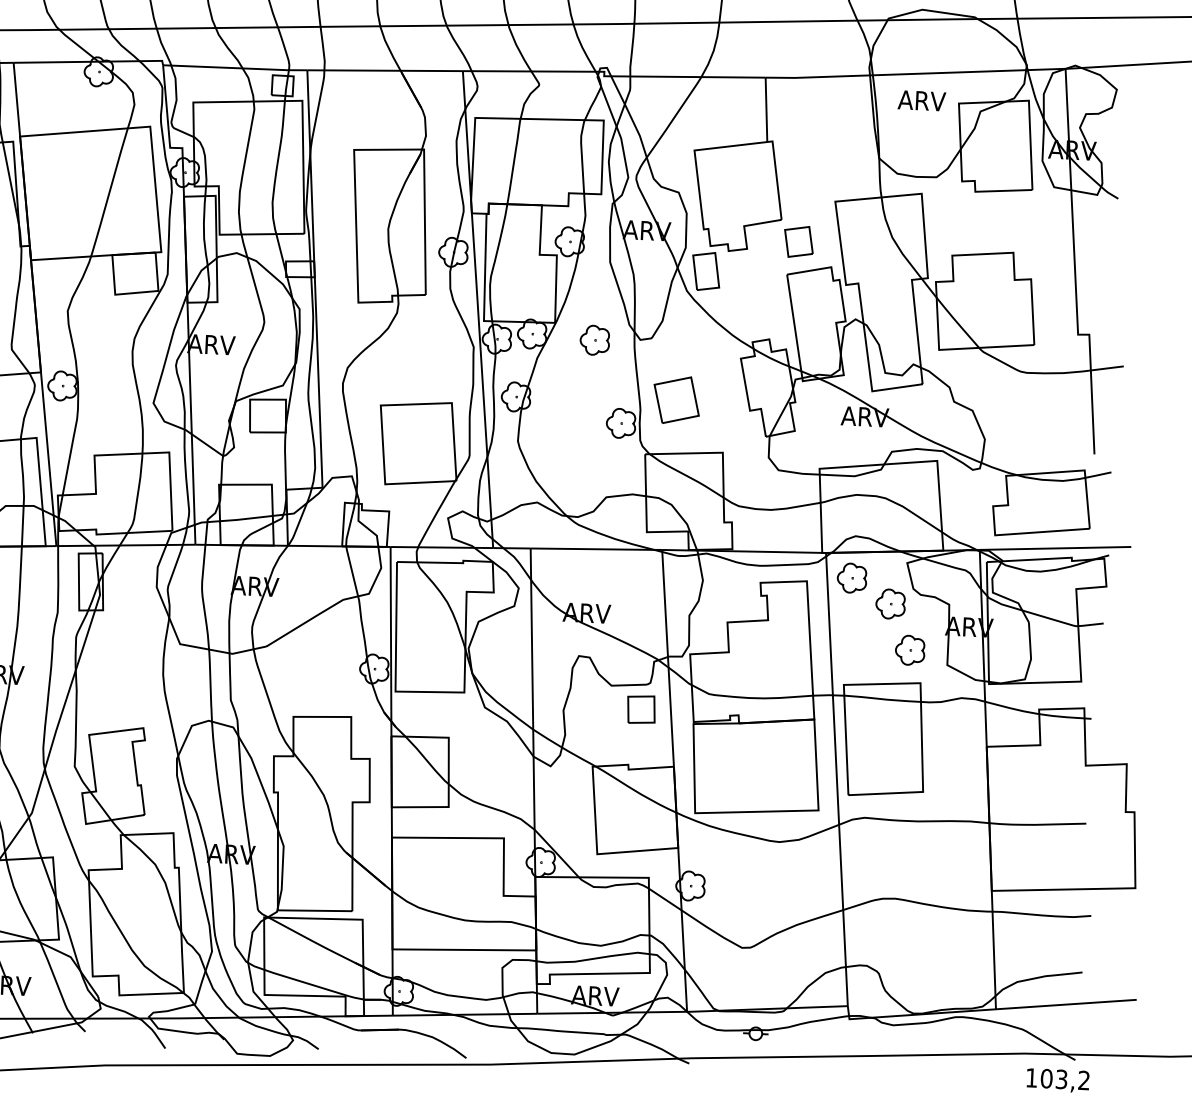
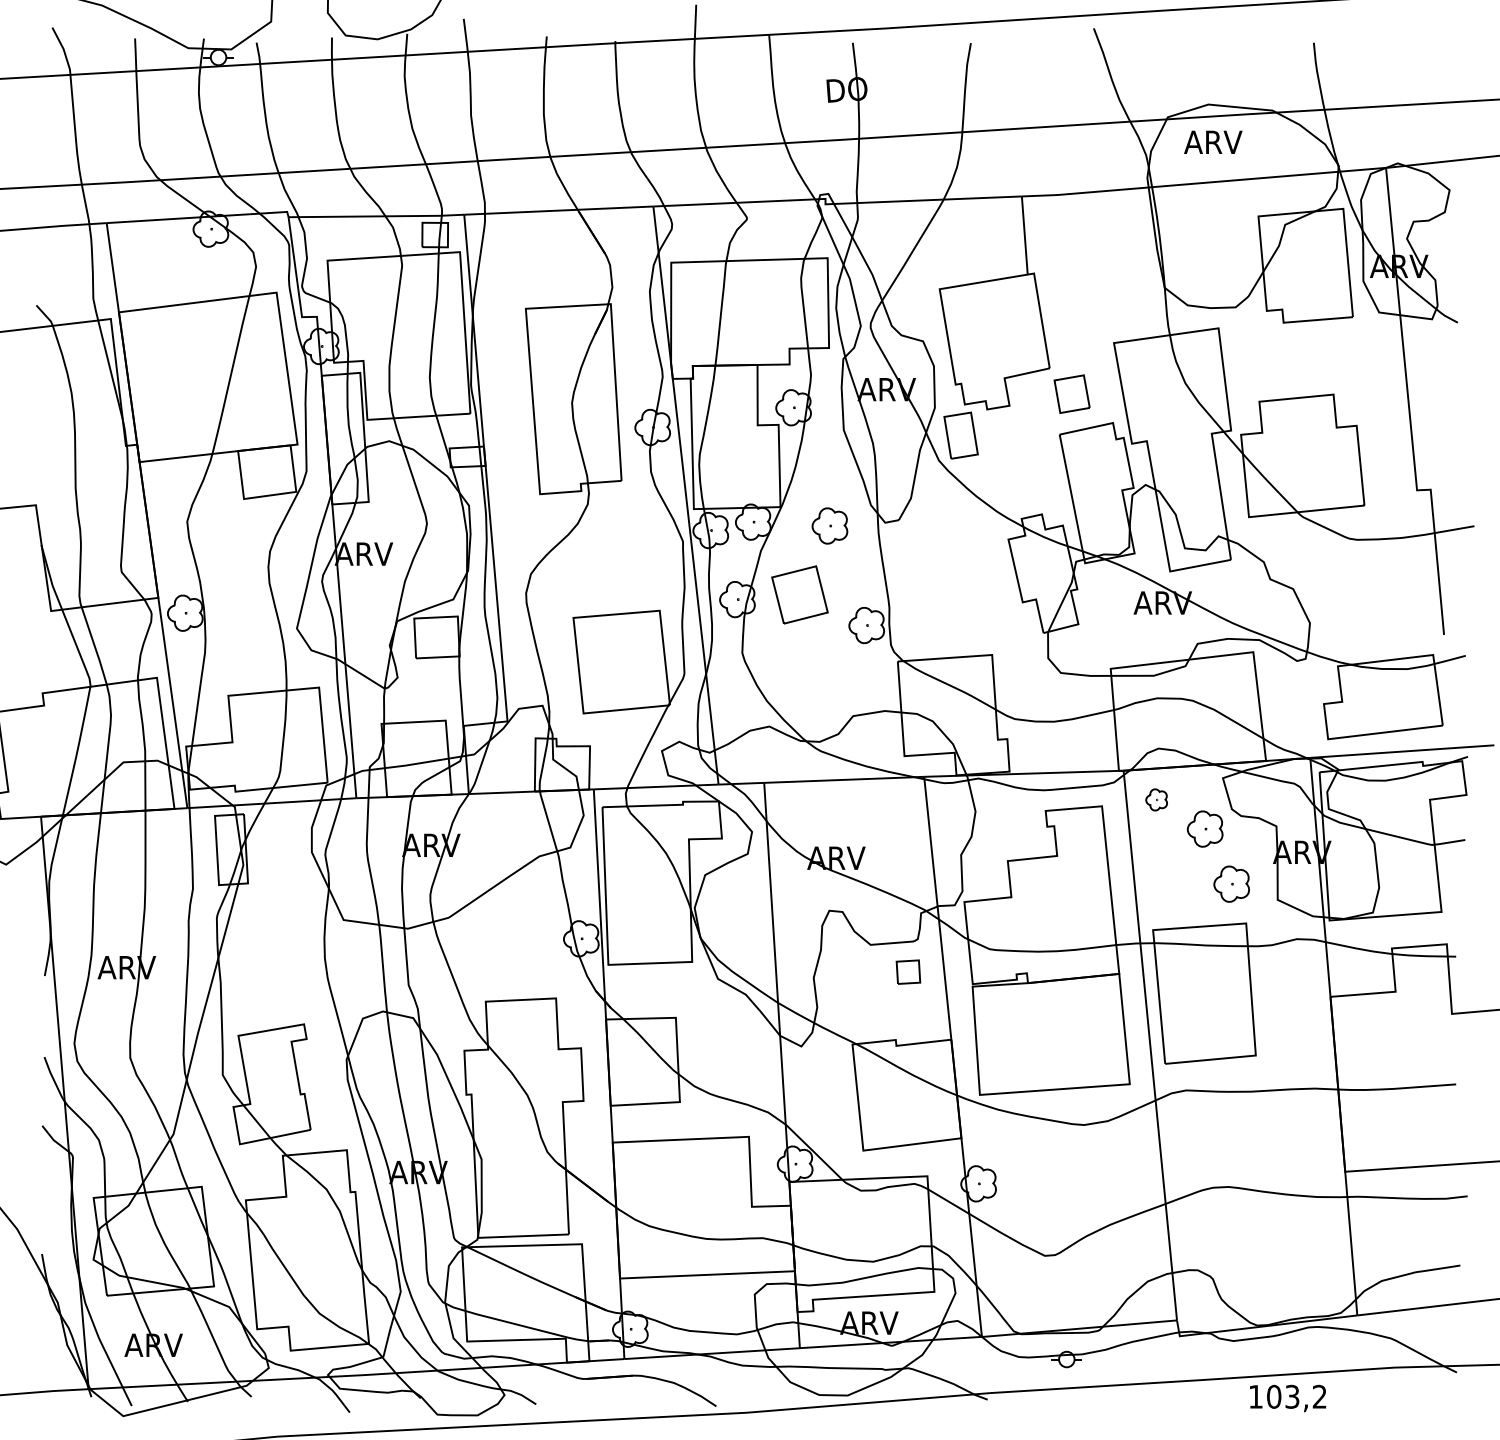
text: (922, 100) -> (1213, 141), moved
part: (676, 399) -> (799, 594), moved
part: (851, 577) -> (1156, 799), size x0.6
part: (641, 709) -> (908, 971), size x0.7
text: (1058, 1080) -> (1288, 1398), moved

